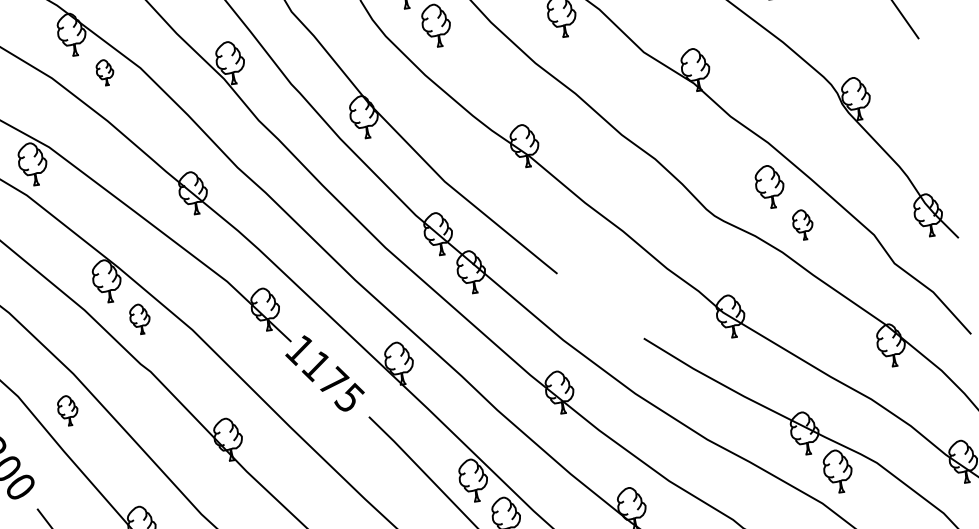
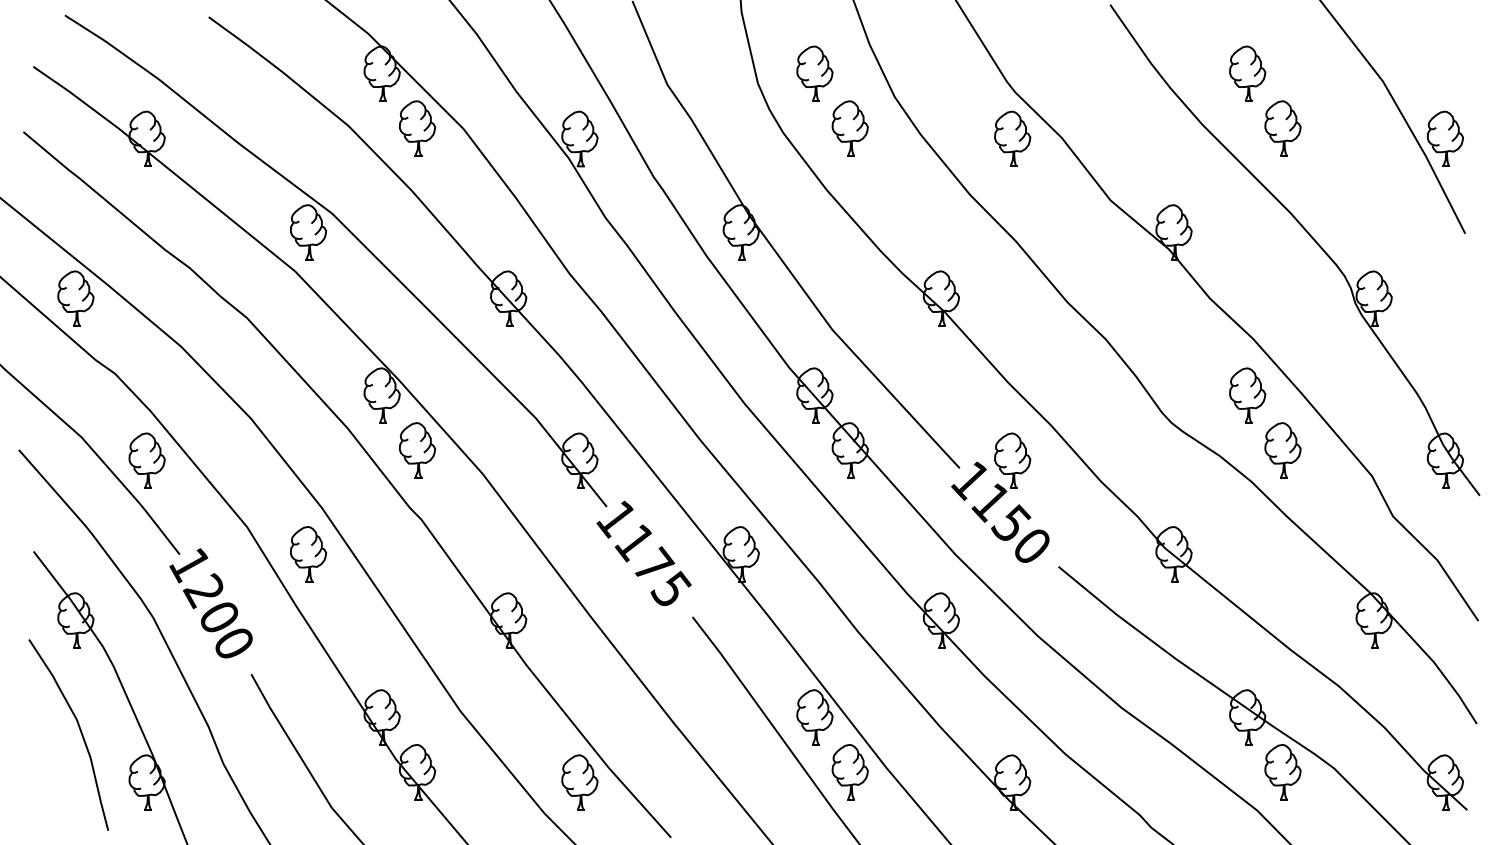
part: (105, 72) -> (417, 128), size x1.67
part: (802, 225) -> (1282, 450), size x1.43
part: (591, 291) -> (1000, 497), added
part: (140, 319) -> (417, 450), size x1.43
part: (68, 410) -> (308, 554), size x1.43

